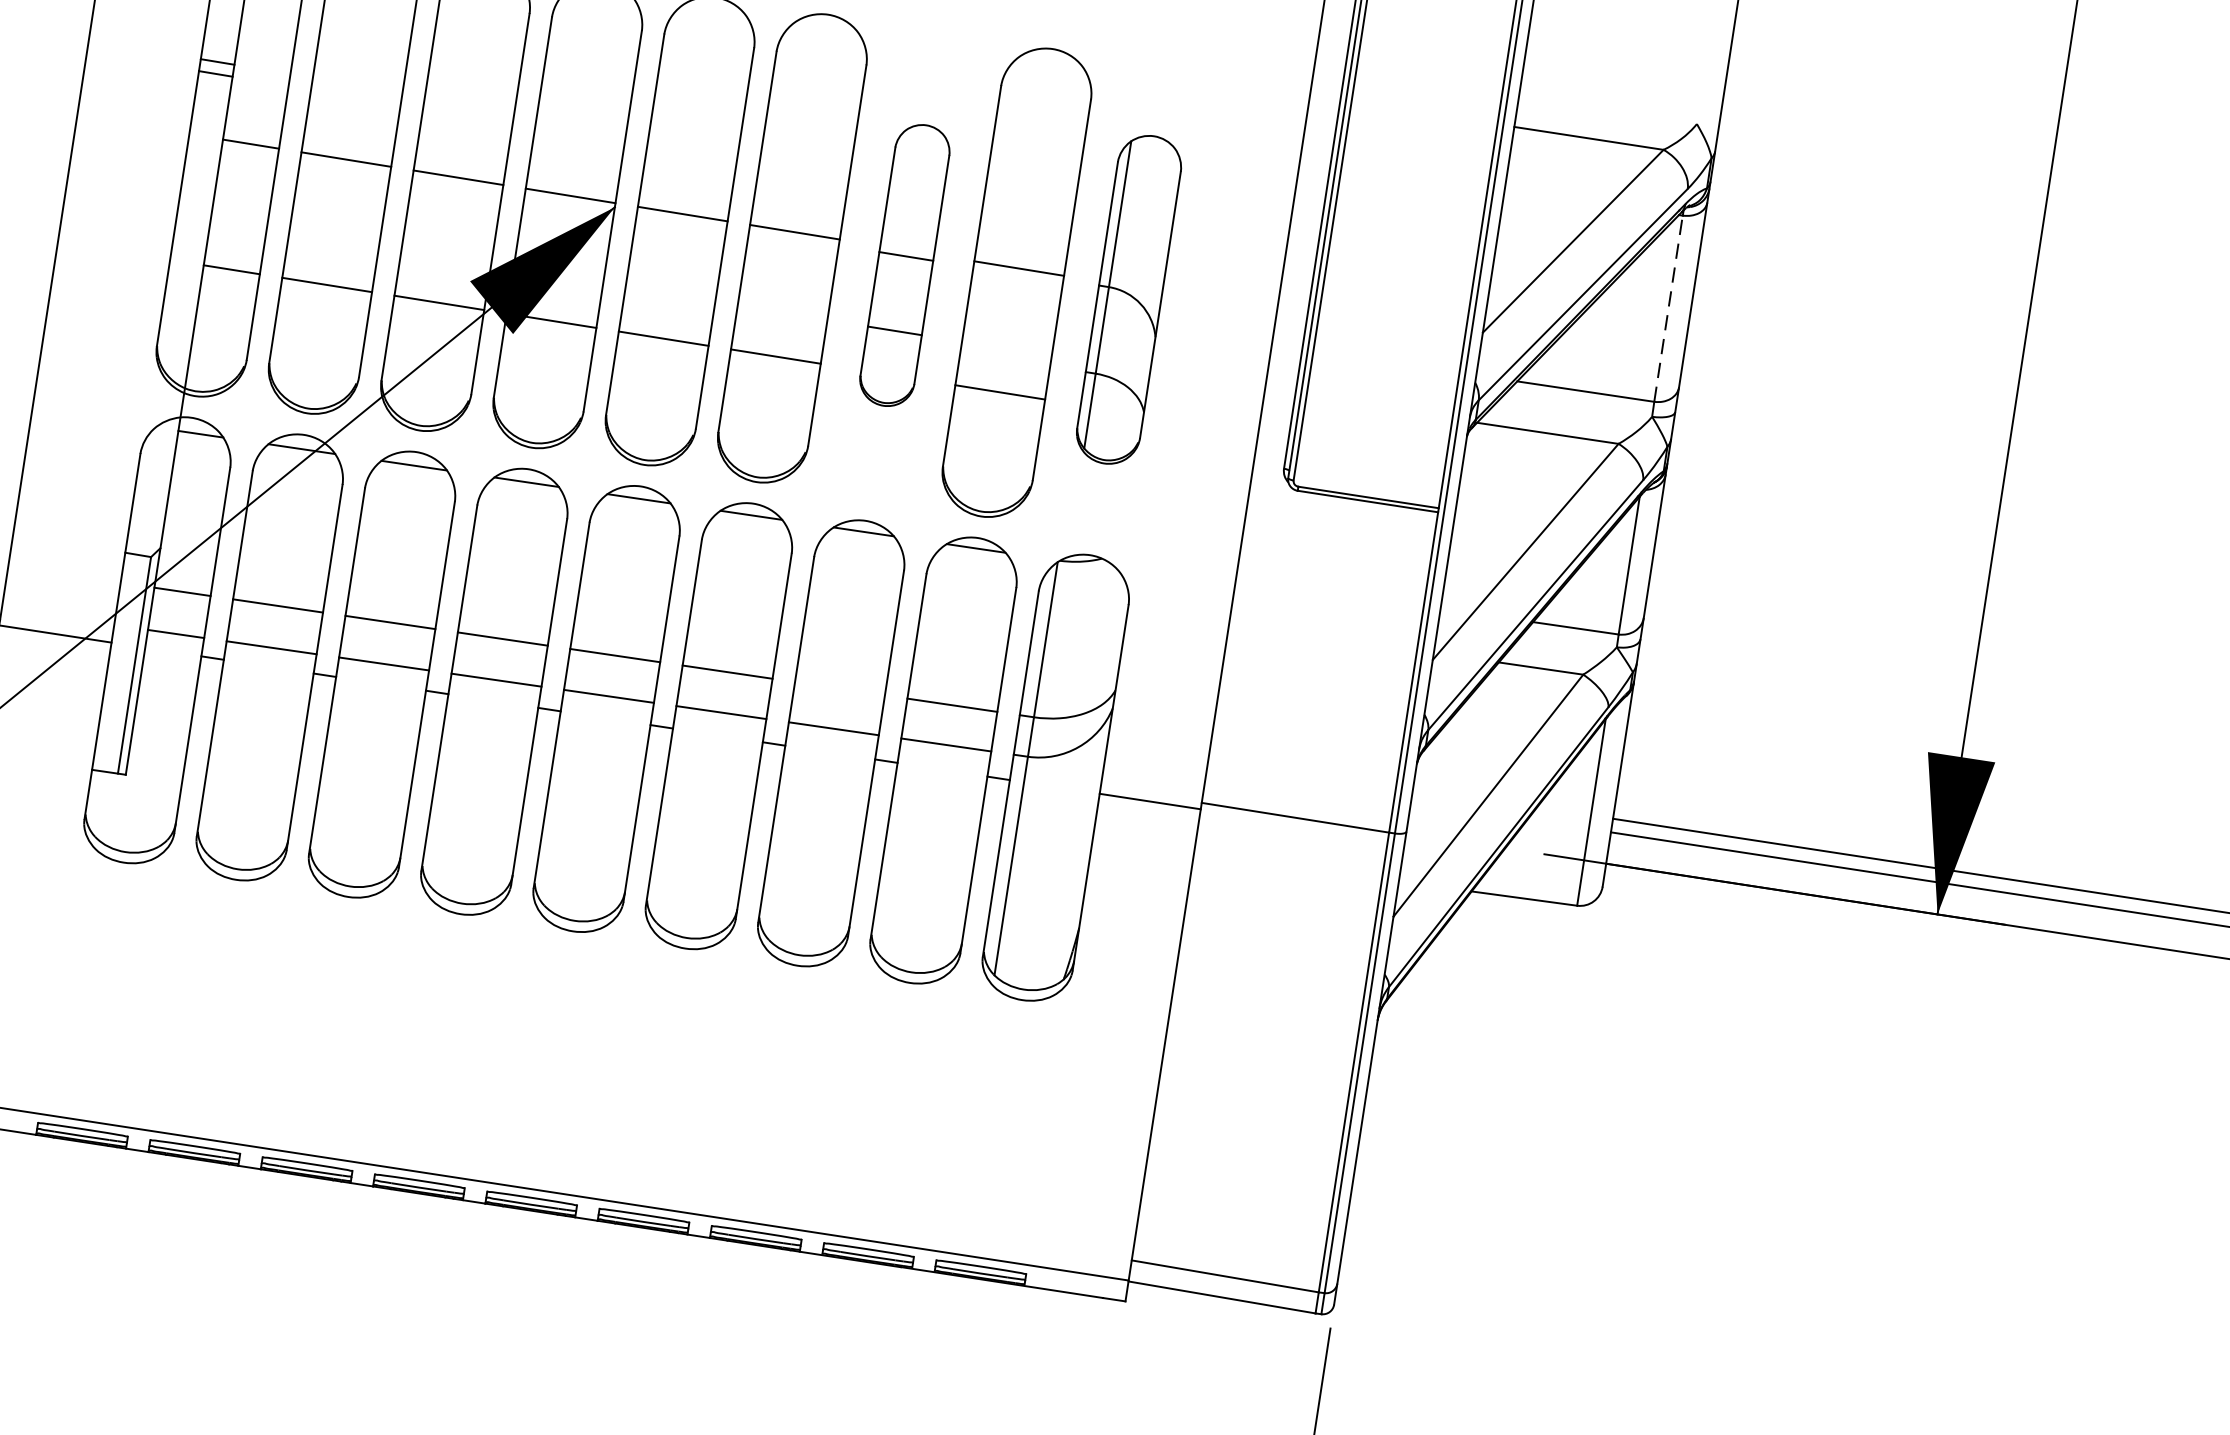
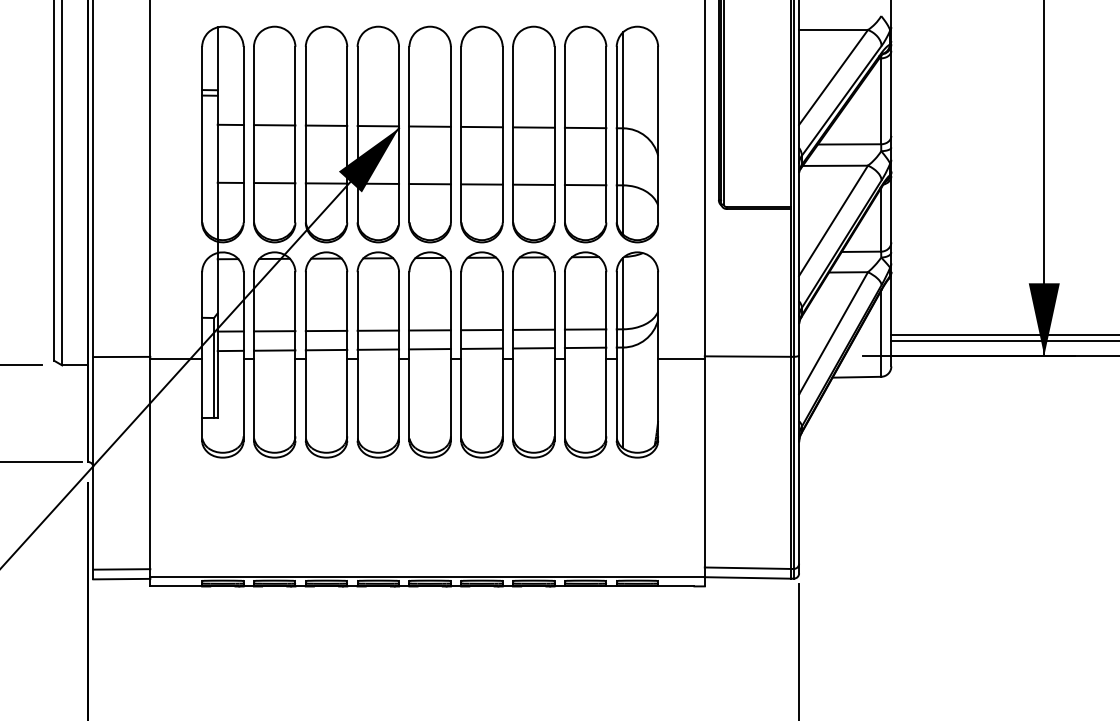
part: (904, 265) -> (533, 134), size x1.67
part: (1127, 299) -> (636, 134), size x1.43
line: (1669, 309) -> (881, 101), dashed -> solid
line: (839, 687) -> (533, 329), added

